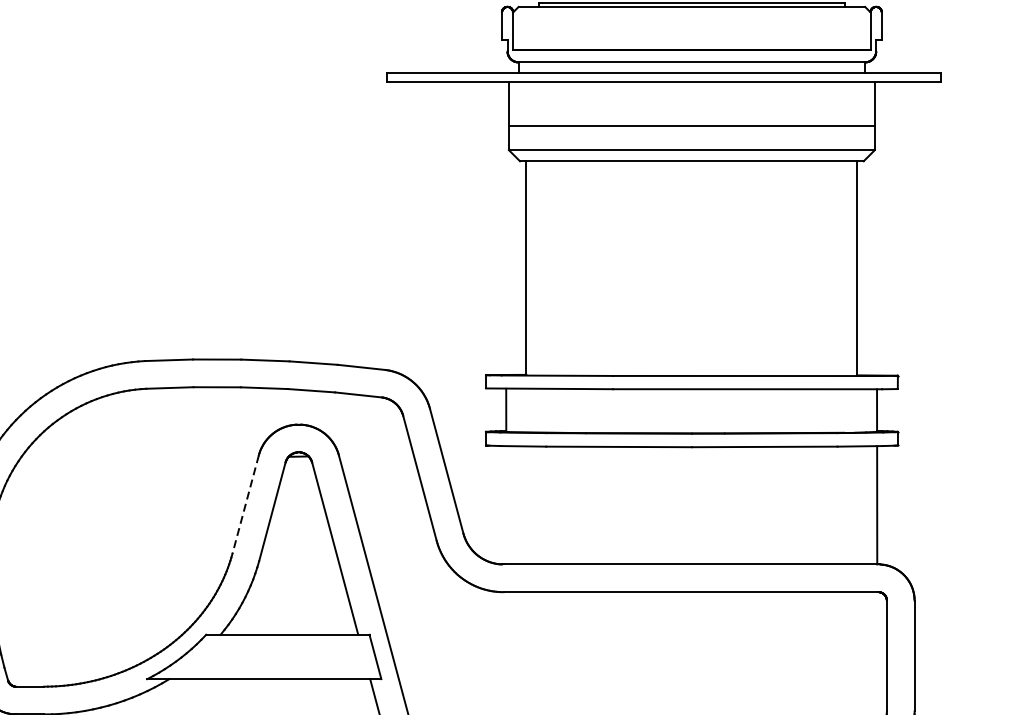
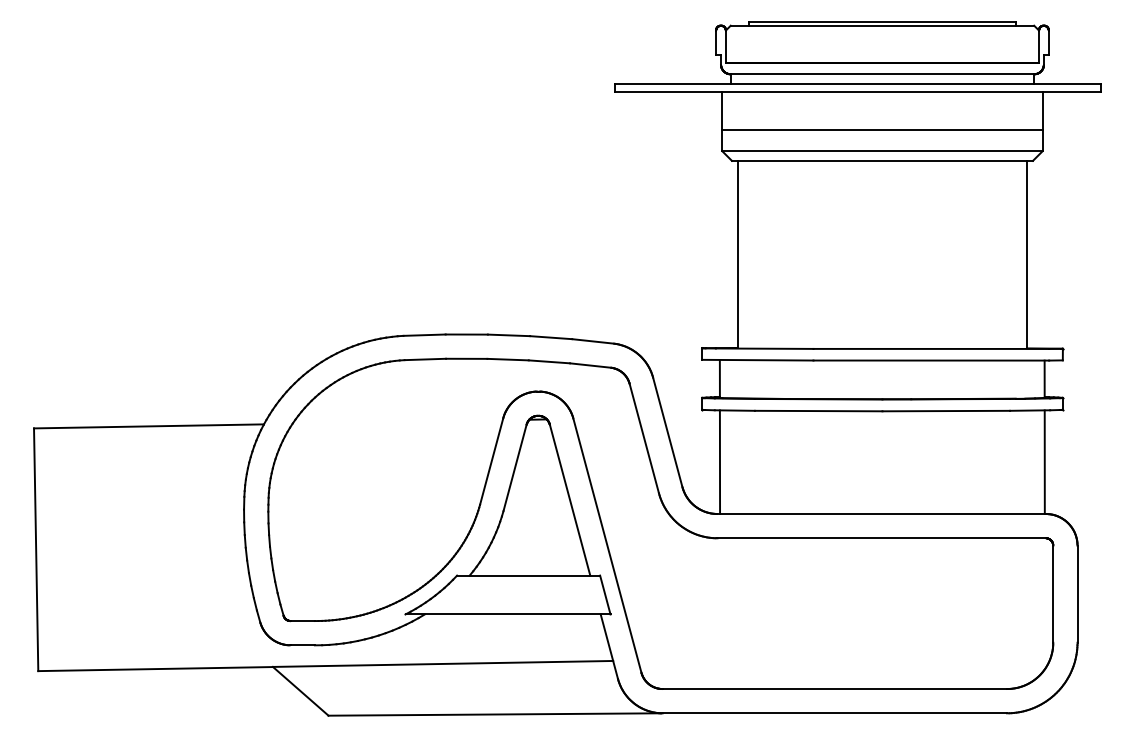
line: (245, 504) -> (491, 461), dashed -> solid
line: (505, 505) -> (719, 462), added

